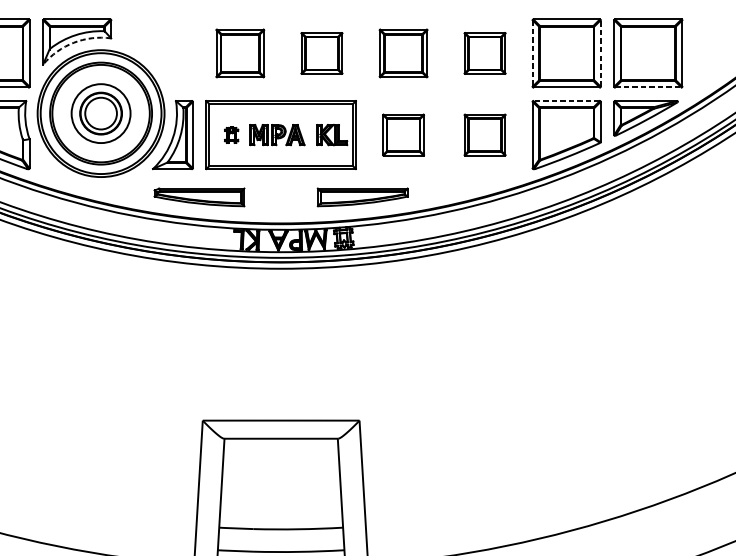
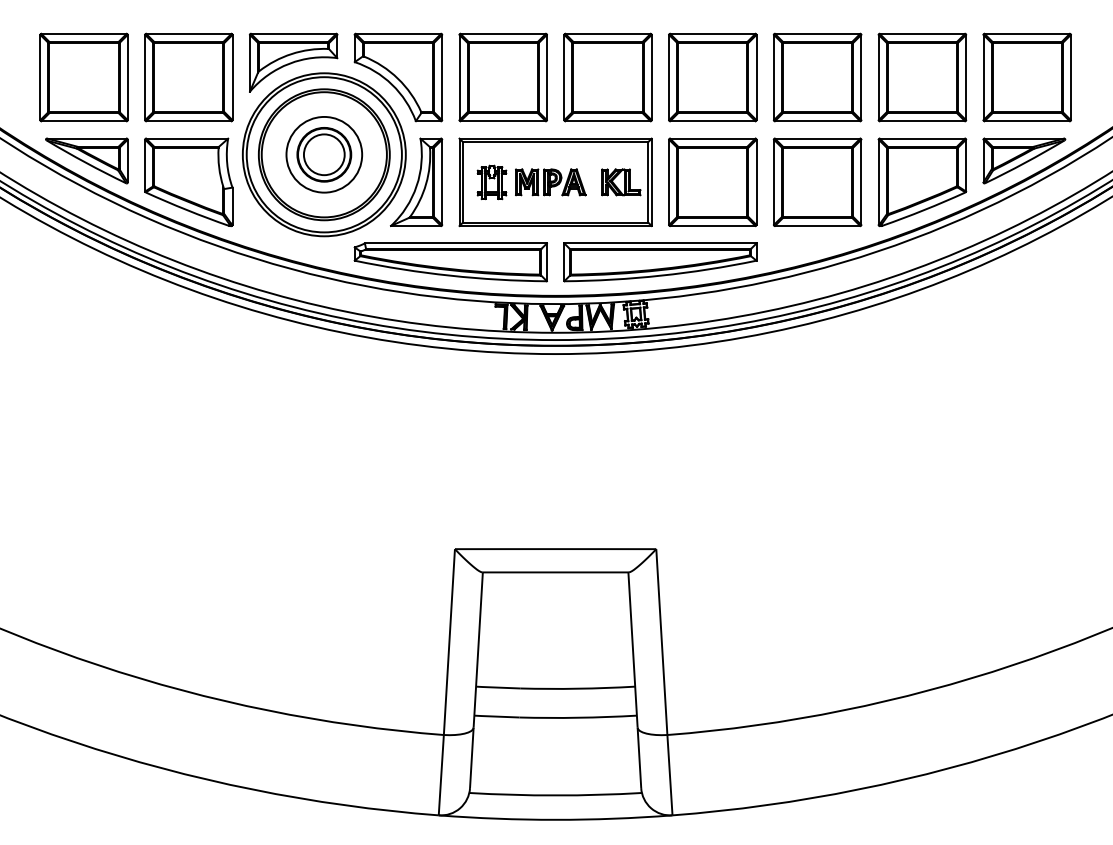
arc: (73, 42) -> (289, 63), dashed -> solid
part: (158, 53) -> (398, 77), added
part: (239, 53) -> (502, 77), size x1.43
part: (321, 53) -> (607, 77), size x1.67
part: (403, 53) -> (712, 77), size x1.43
part: (485, 53) -> (817, 77), size x1.67
line: (532, 53) -> (878, 77), dashed -> solid
line: (601, 53) -> (966, 77), dashed -> solid
line: (648, 87) -> (1027, 121), dashed -> solid
line: (566, 100) -> (922, 138), dashed -> solid
part: (231, 135) -> (491, 182), size x1.67
part: (403, 135) -> (712, 182), size x1.67
part: (485, 135) -> (817, 182), size x1.67
part: (199, 197) -> (450, 262), size x1.67
part: (362, 197) -> (660, 262), size x1.67

